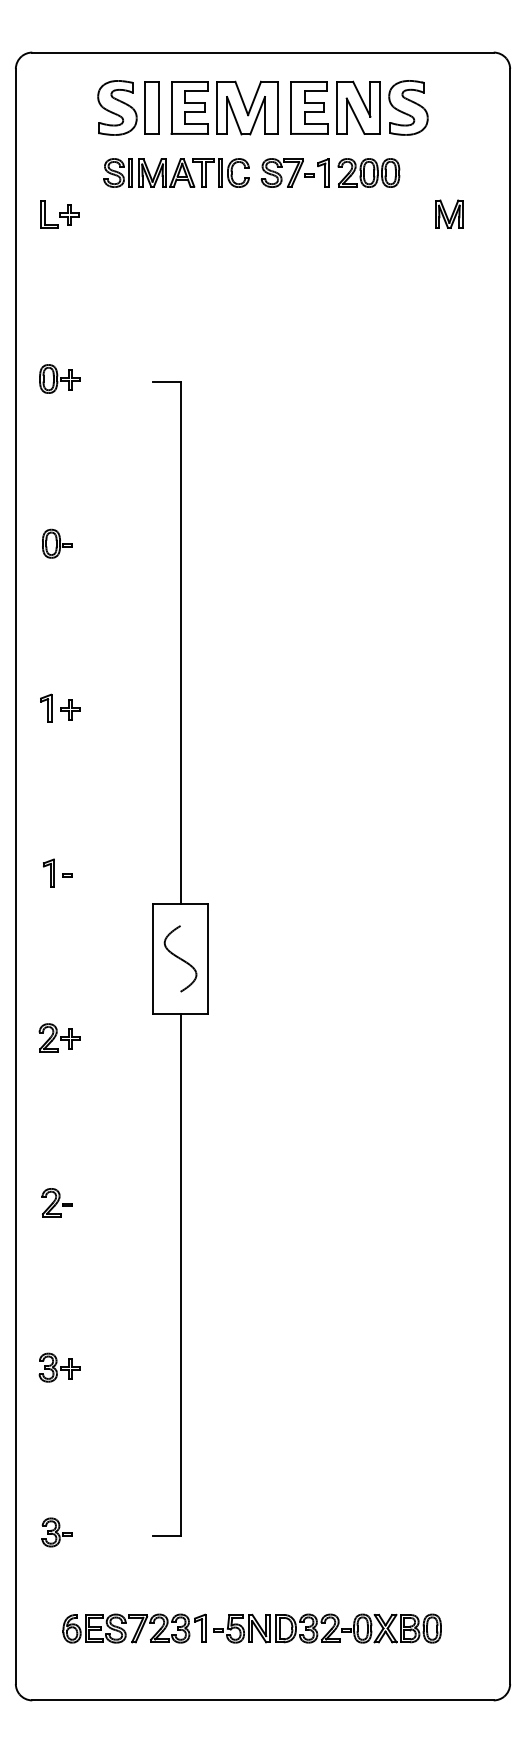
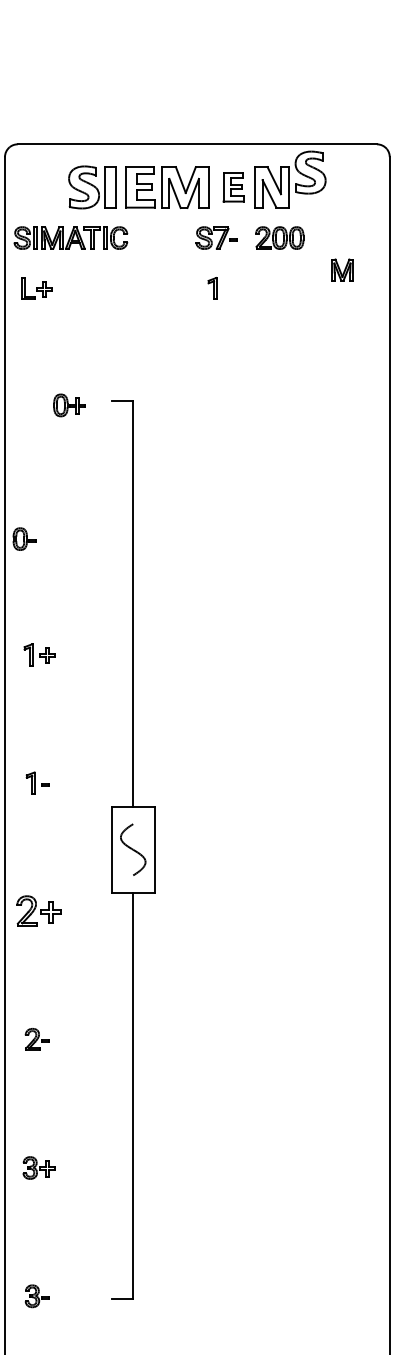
part: (309, 107) -> (233, 187), size x0.7
part: (408, 107) -> (310, 172), moved
part: (176, 172) -> (70, 237), moved
part: (323, 172) -> (212, 288), moved
part: (59, 214) -> (36, 289), moved
part: (59, 378) -> (69, 405), moved
part: (57, 543) -> (24, 538), moved
part: (59, 1037) -> (38, 910), size x1.4

